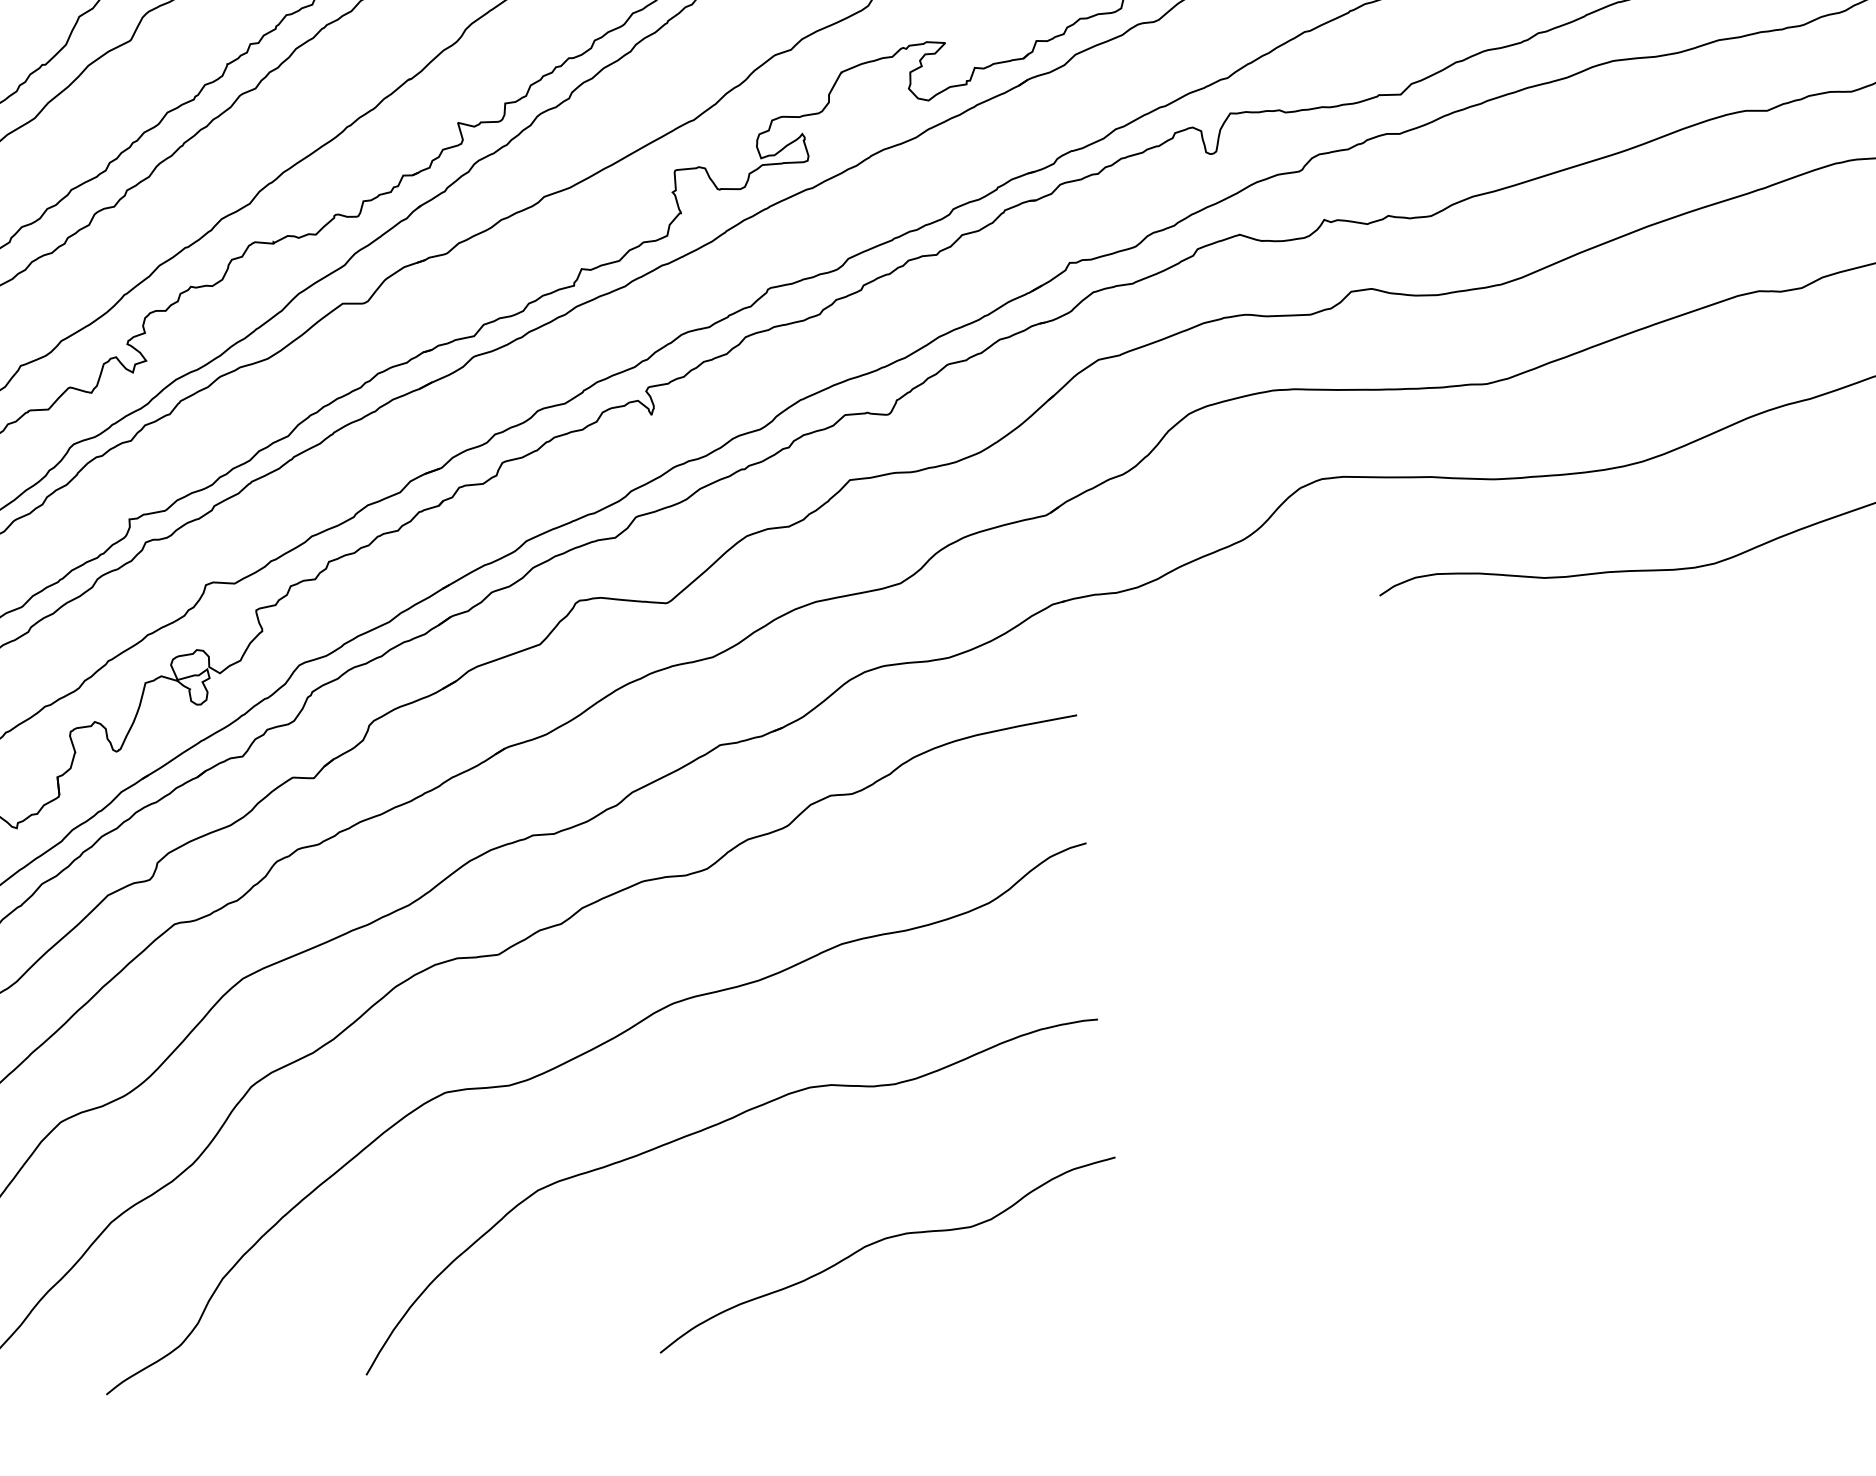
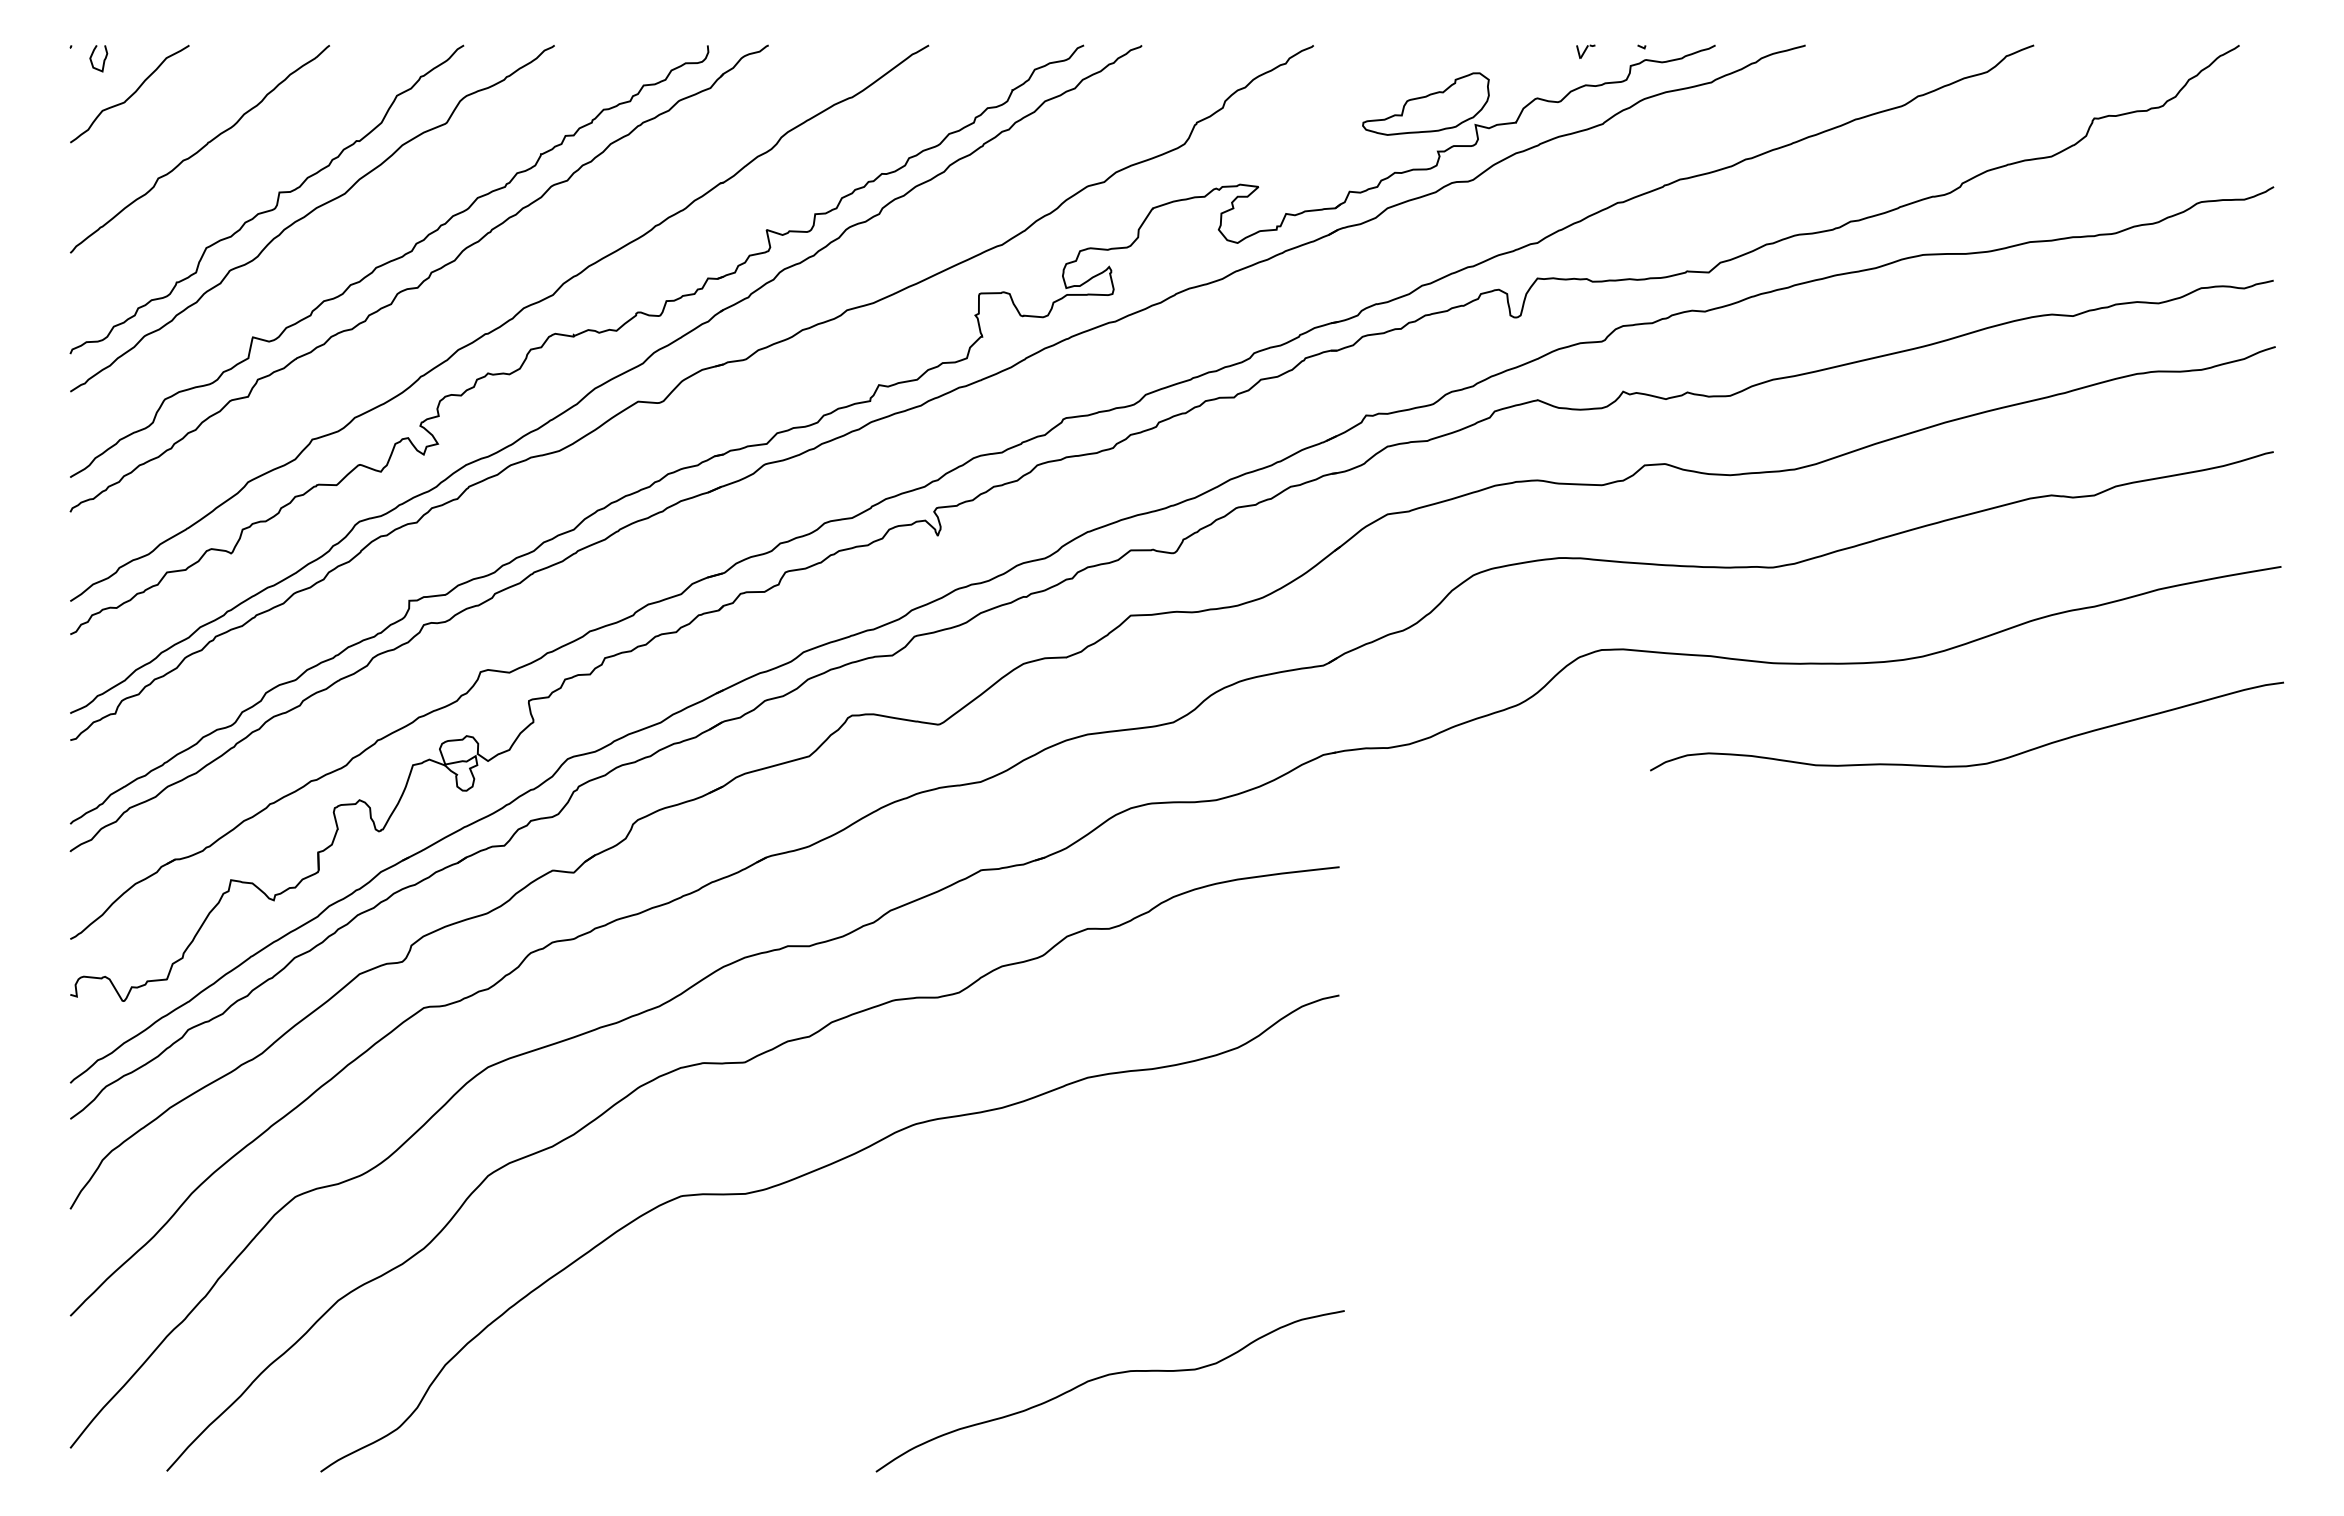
curve: (704, 1130) -> (936, 1253), removed

